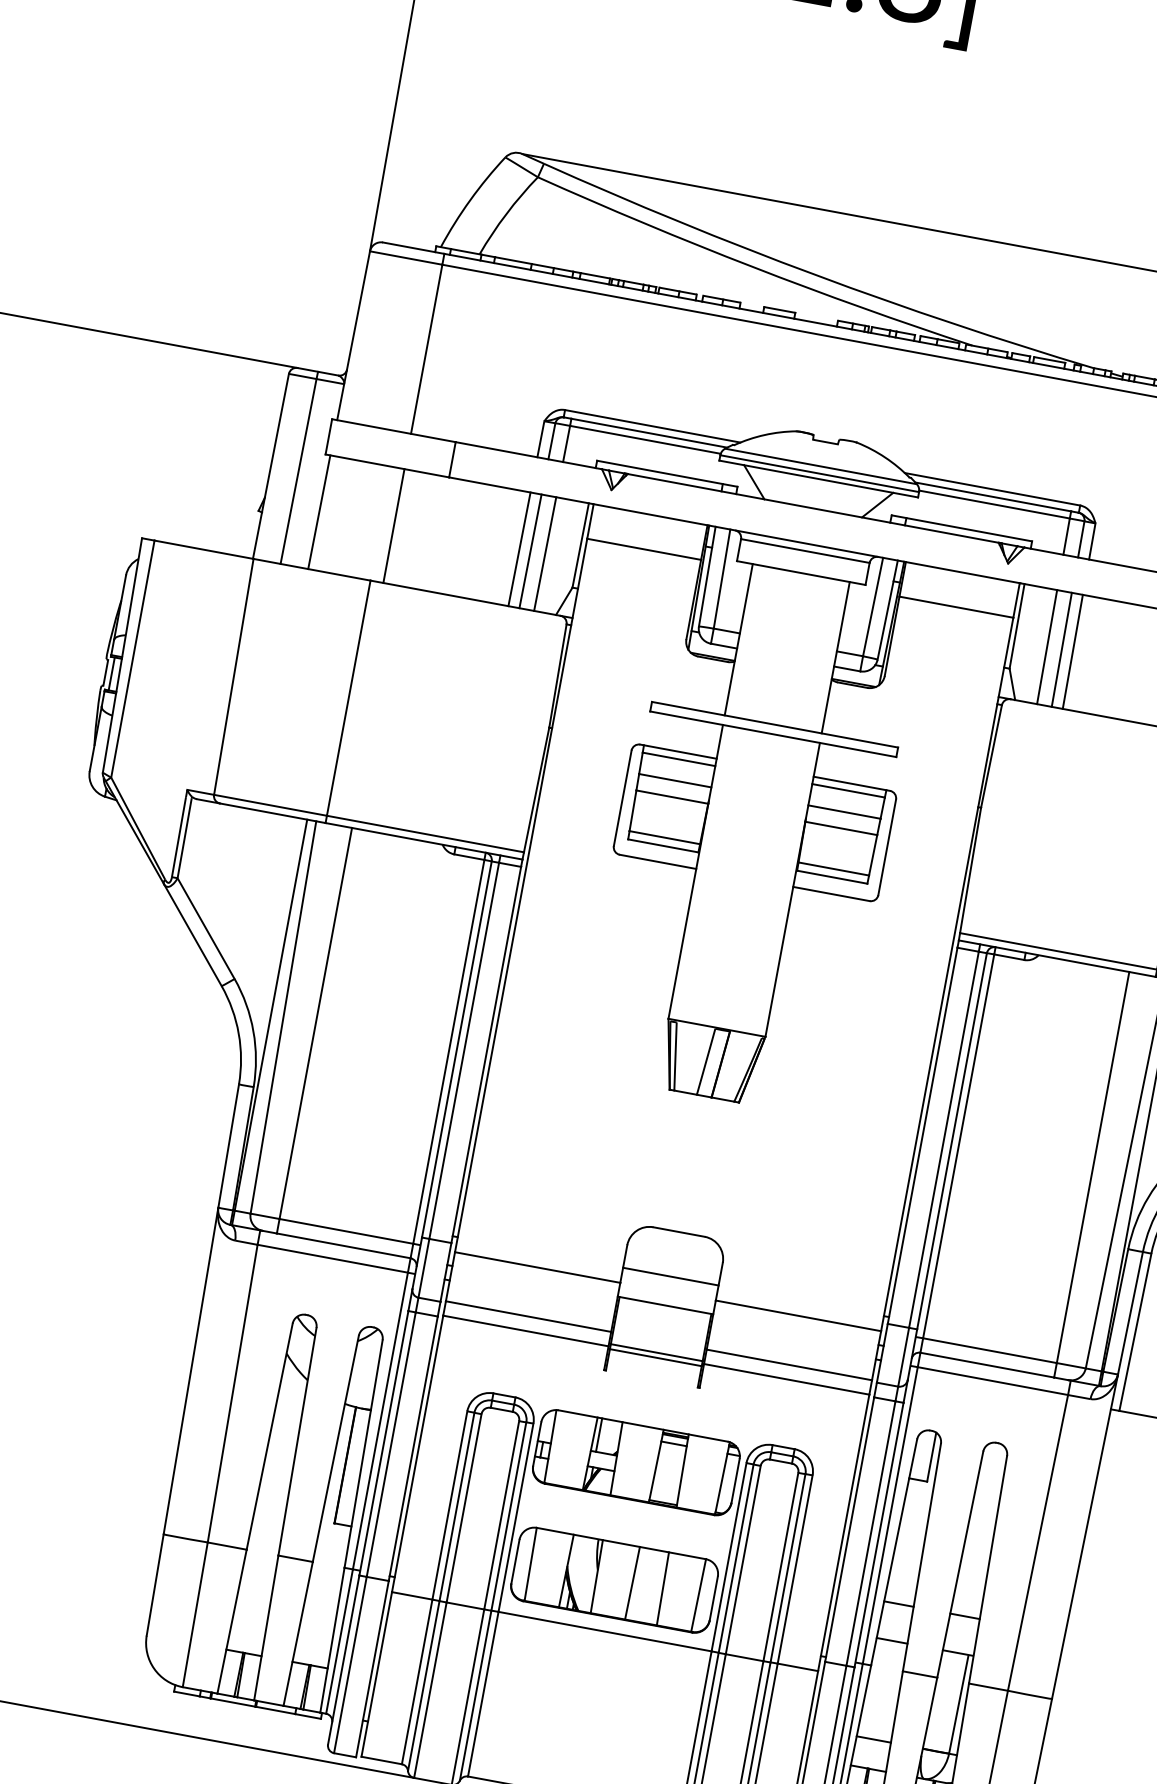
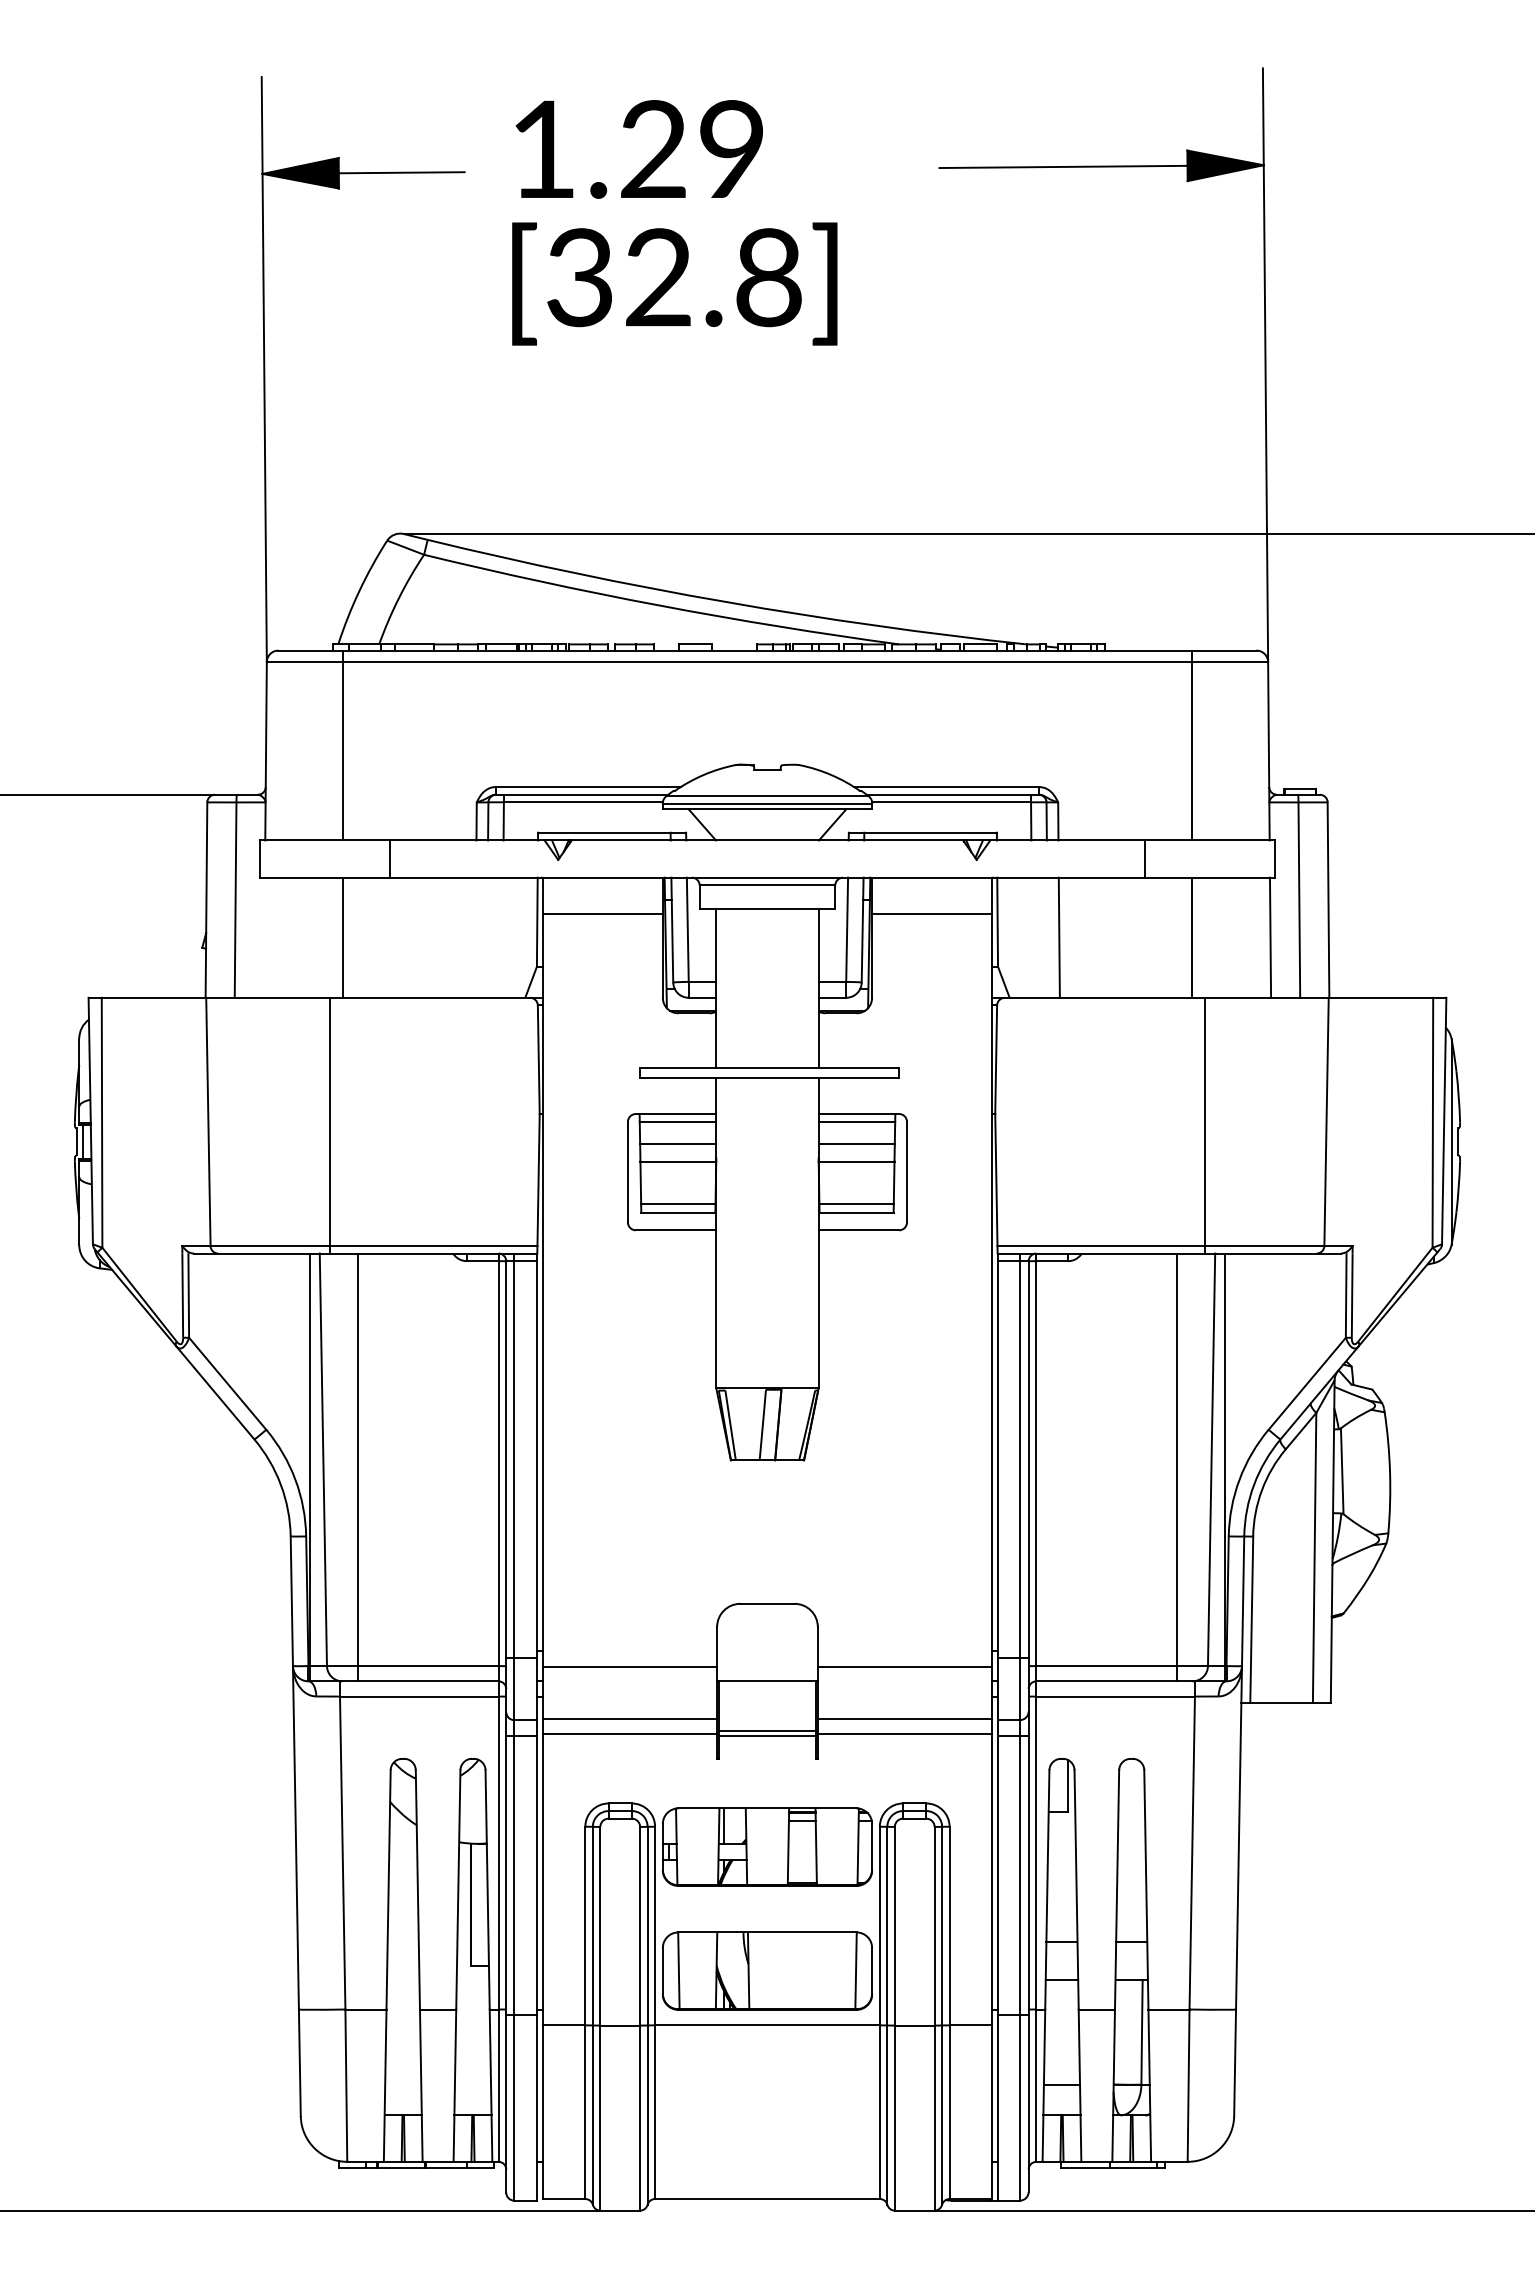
line: (318, 511) -> (263, 937), removed
line: (519, 549) -> (475, 937), removed
line: (529, 551) -> (486, 937), removed
line: (545, 553) -> (502, 937), removed
line: (1046, 646) -> (1031, 937), removed
line: (1061, 649) -> (1047, 937), removed
line: (670, 1276) -> (767, 1650), removed
line: (632, 1582) -> (786, 1970), removed
line: (663, 1588) -> (818, 1970), removed

